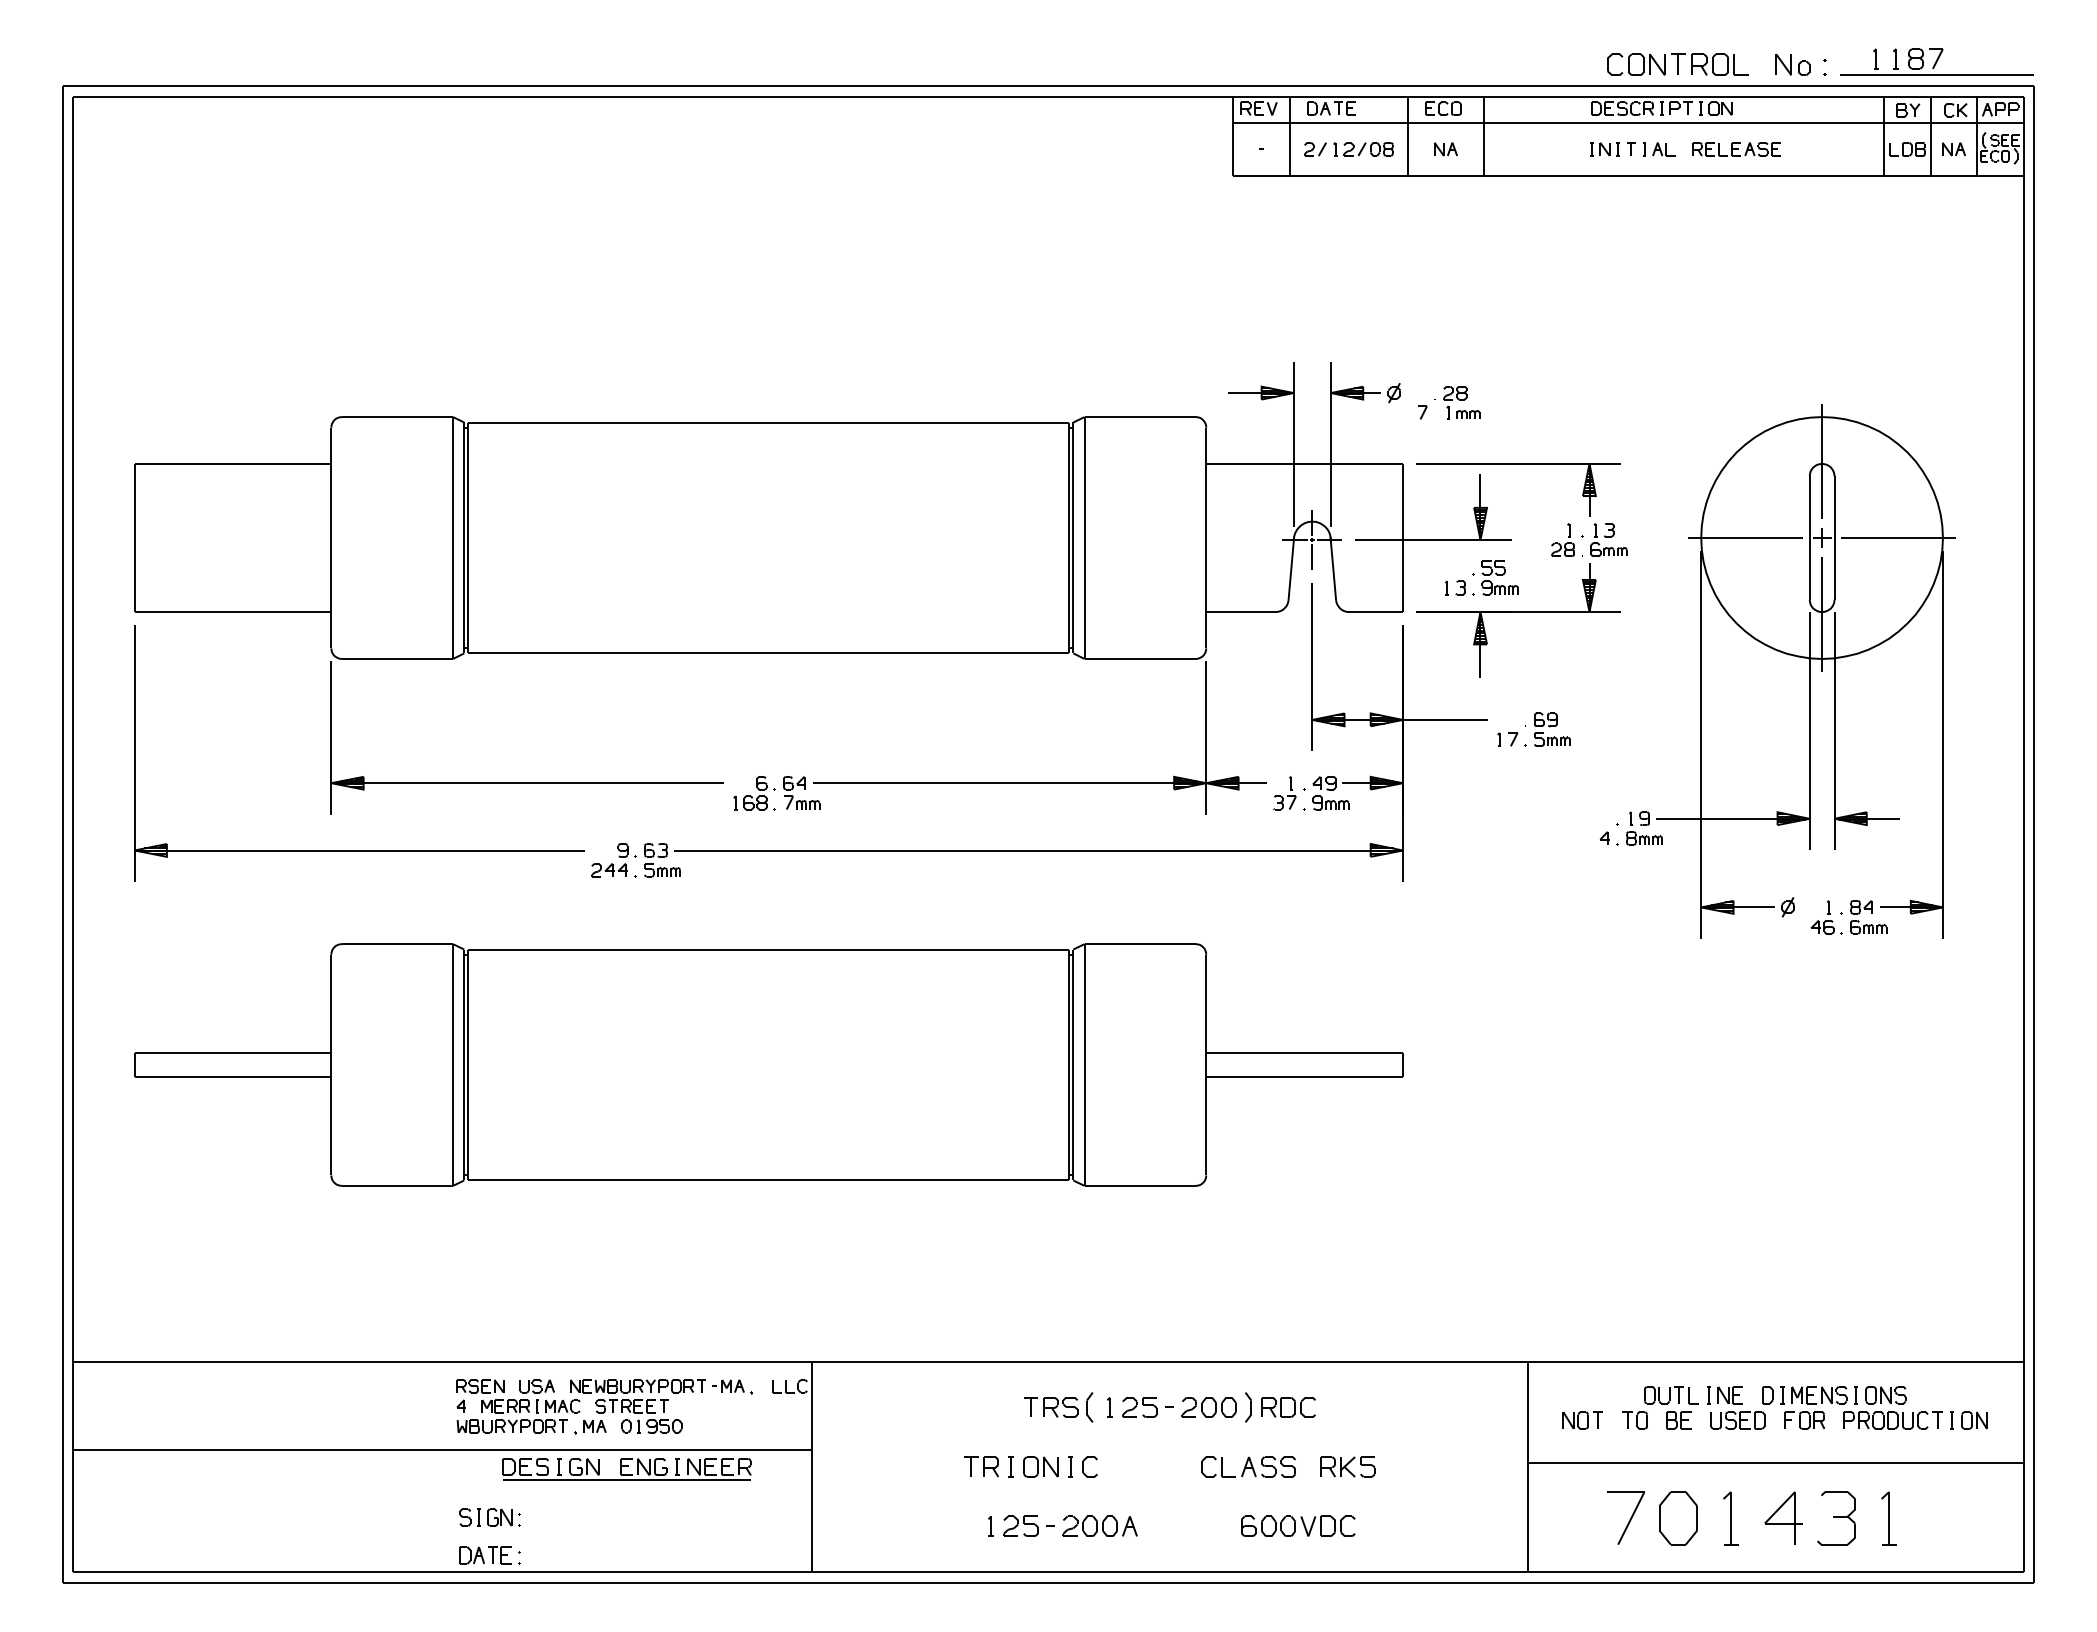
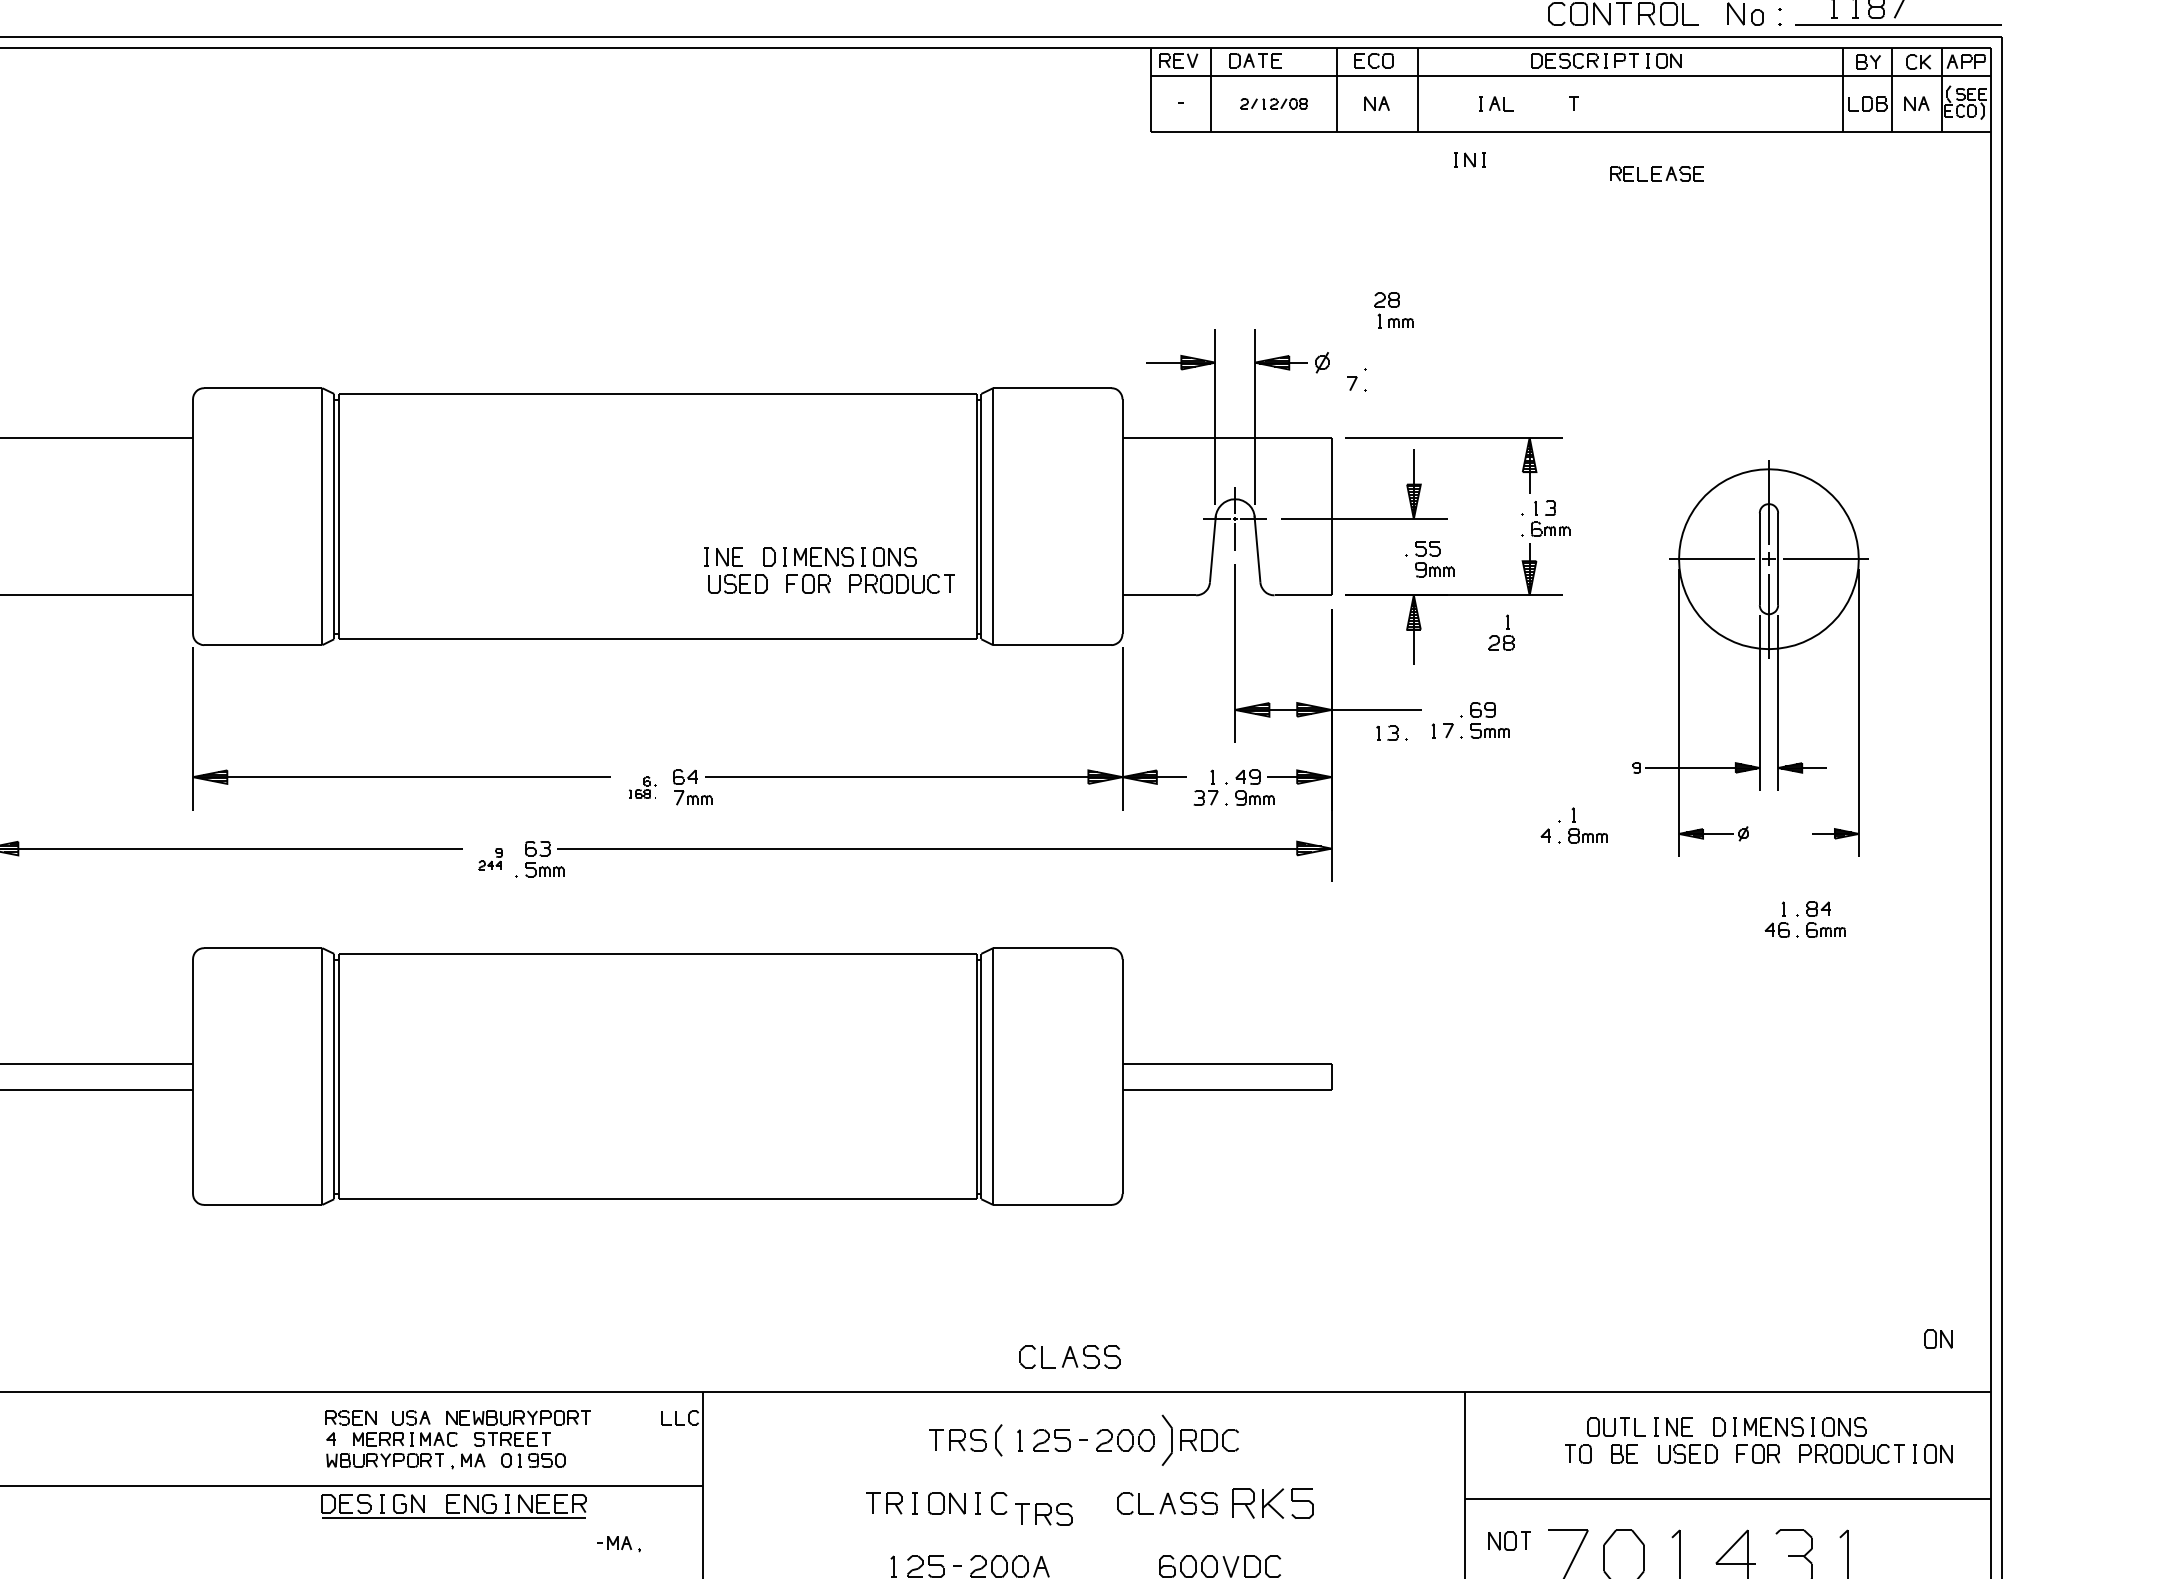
part: (1348, 149) -> (1273, 103), size x0.7
part: (1604, 149) -> (1469, 160), moved
part: (1659, 149) -> (1496, 103), moved
part: (1736, 149) -> (1657, 174), moved
part: (1461, 402) -> (1393, 310), moved
part: (1562, 539) -> (1500, 631), moved
part: (1459, 587) -> (1391, 732), moved
part: (930, 588) -> (829, 570), added
part: (1797, 671) -> (1750, 658), size x0.7
part: (754, 793) -> (642, 788), size x0.6
part: (613, 860) -> (492, 859), size x0.6
part: (1974, 1312) -> (1938, 1339), added
part: (1156, 1328) -> (1069, 1356), added
part: (732, 1386) -> (619, 1543), moved
part: (1248, 1407) -> (1167, 1440), size x1.6
part: (1582, 1420) -> (1509, 1541), moved
part: (1347, 1466) -> (1272, 1503), size x1.4
part: (626, 1469) -> (453, 1506), moved
part: (1132, 1477) -> (1044, 1514), added
part: (489, 1517) -> (361, 1557), removed

